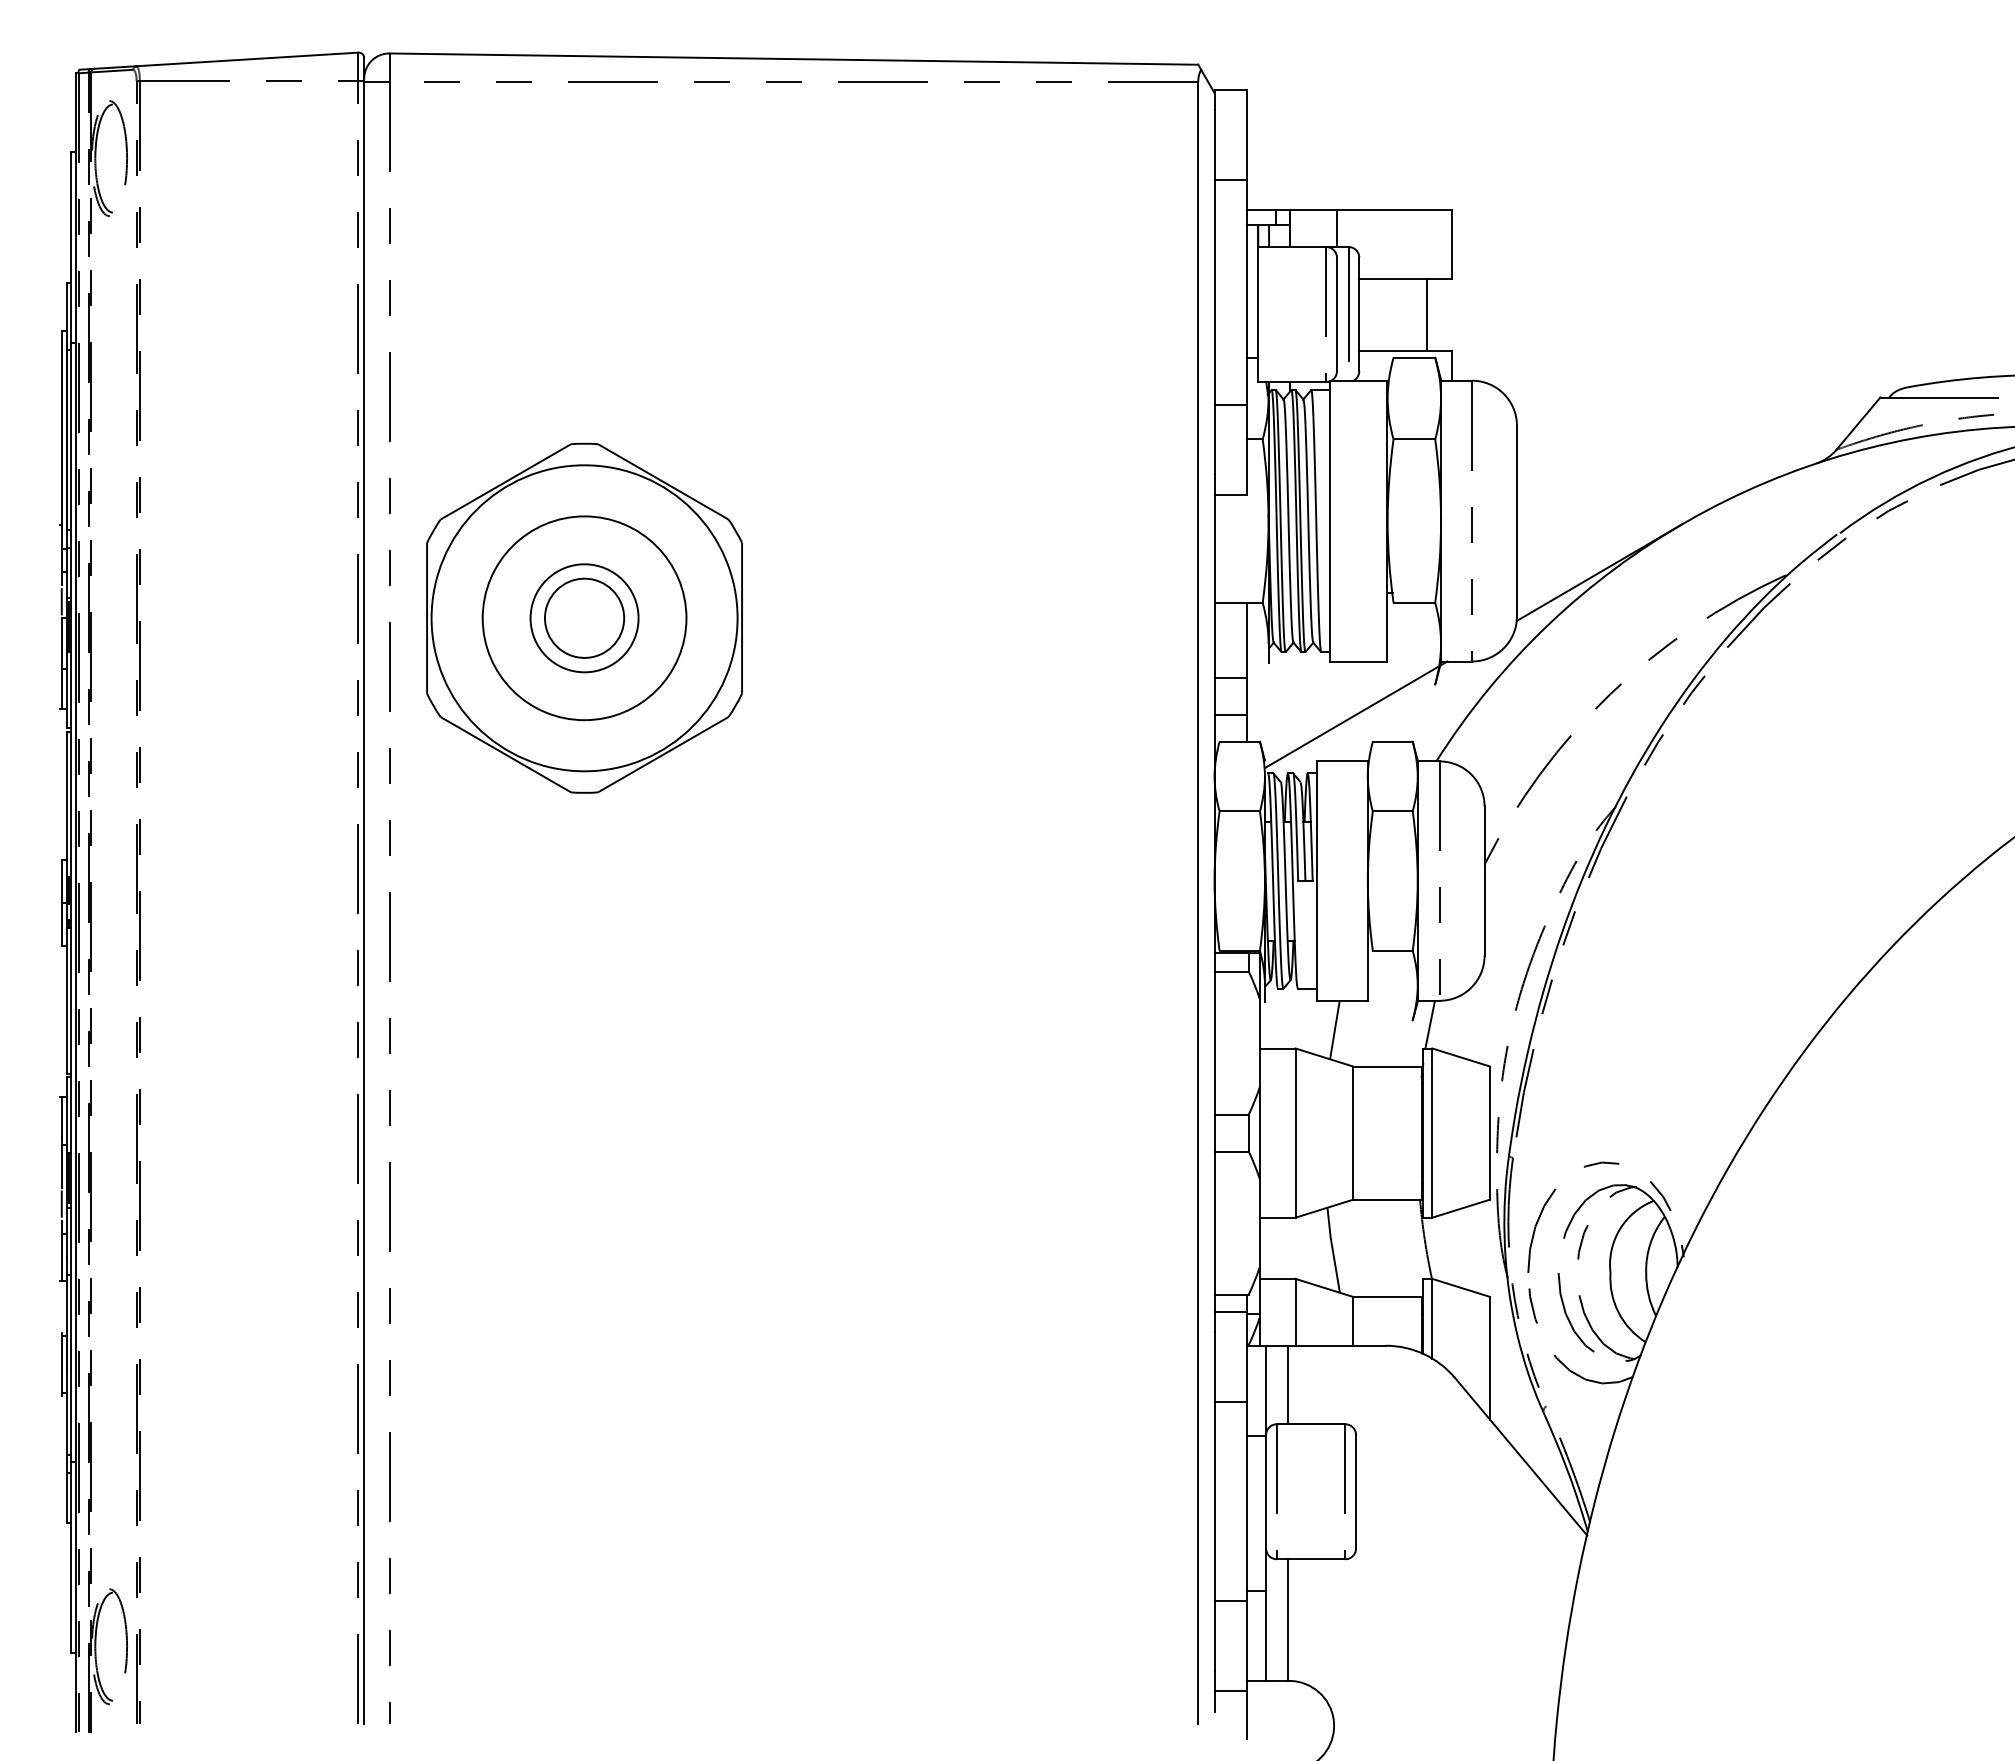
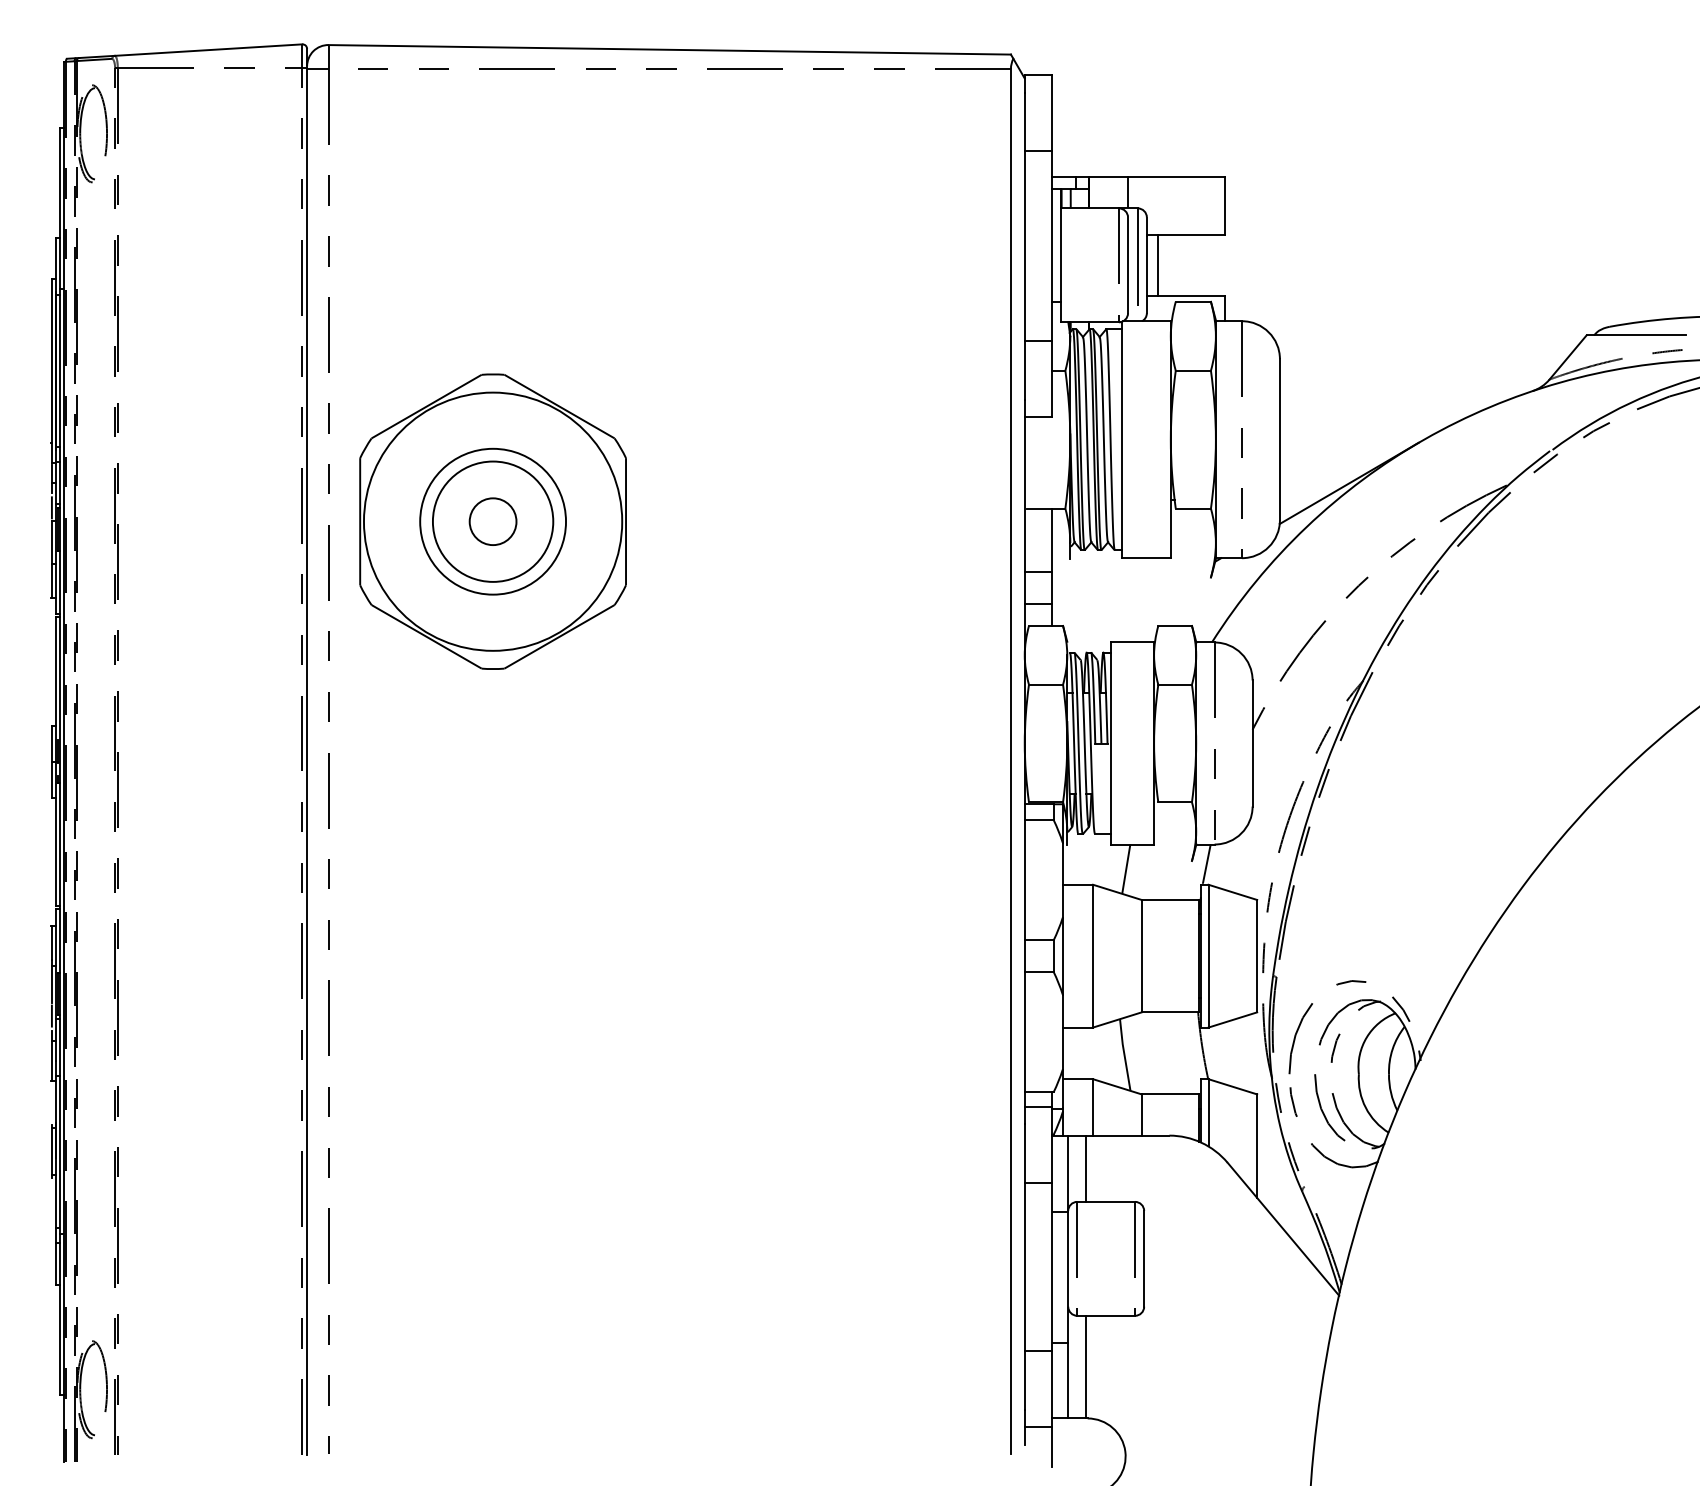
line: (1426, 314) -> (1157, 265), moved
circle: (584, 617) -> (493, 521), size x0.7
circle: (584, 618) -> (493, 521), size x0.7
circle: (584, 618) -> (493, 521), size x1.6
line: (1350, 717) -> (1139, 605), removed

